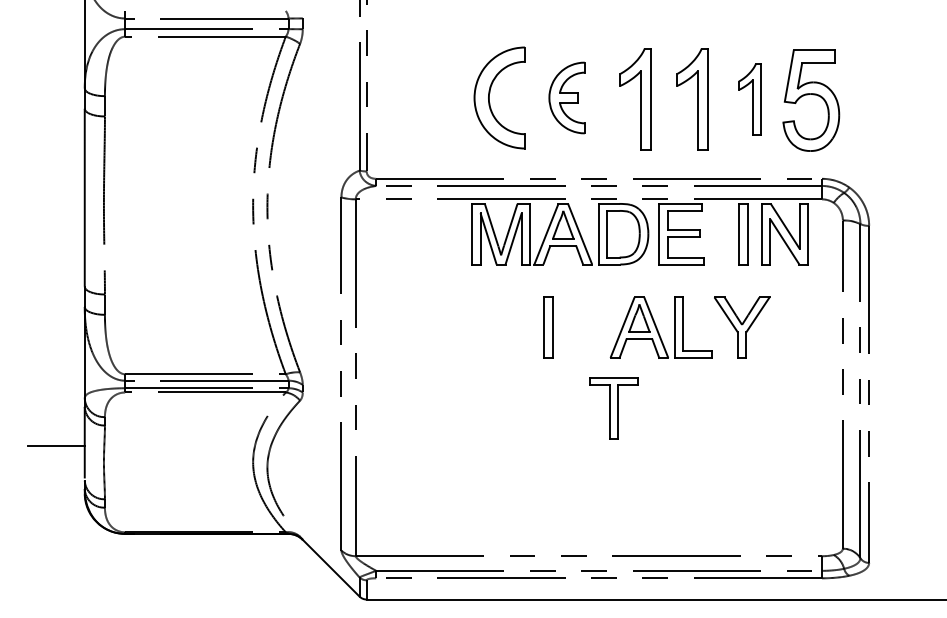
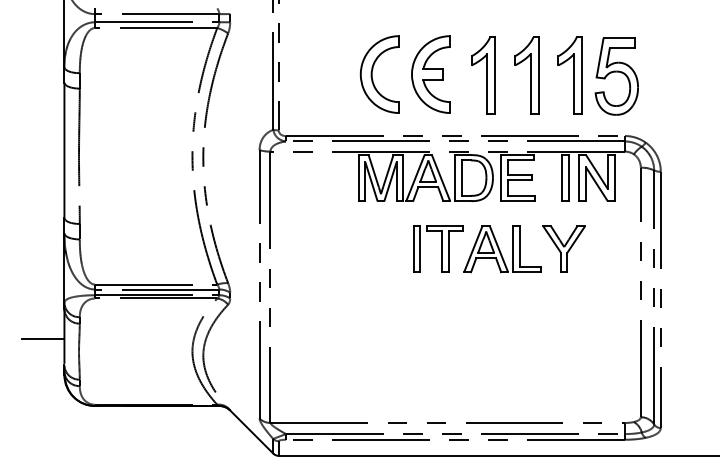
part: (566, 97) -> (430, 74), size x1.43
part: (749, 99) -> (569, 75), size x1.43
part: (613, 408) -> (445, 249), moved

